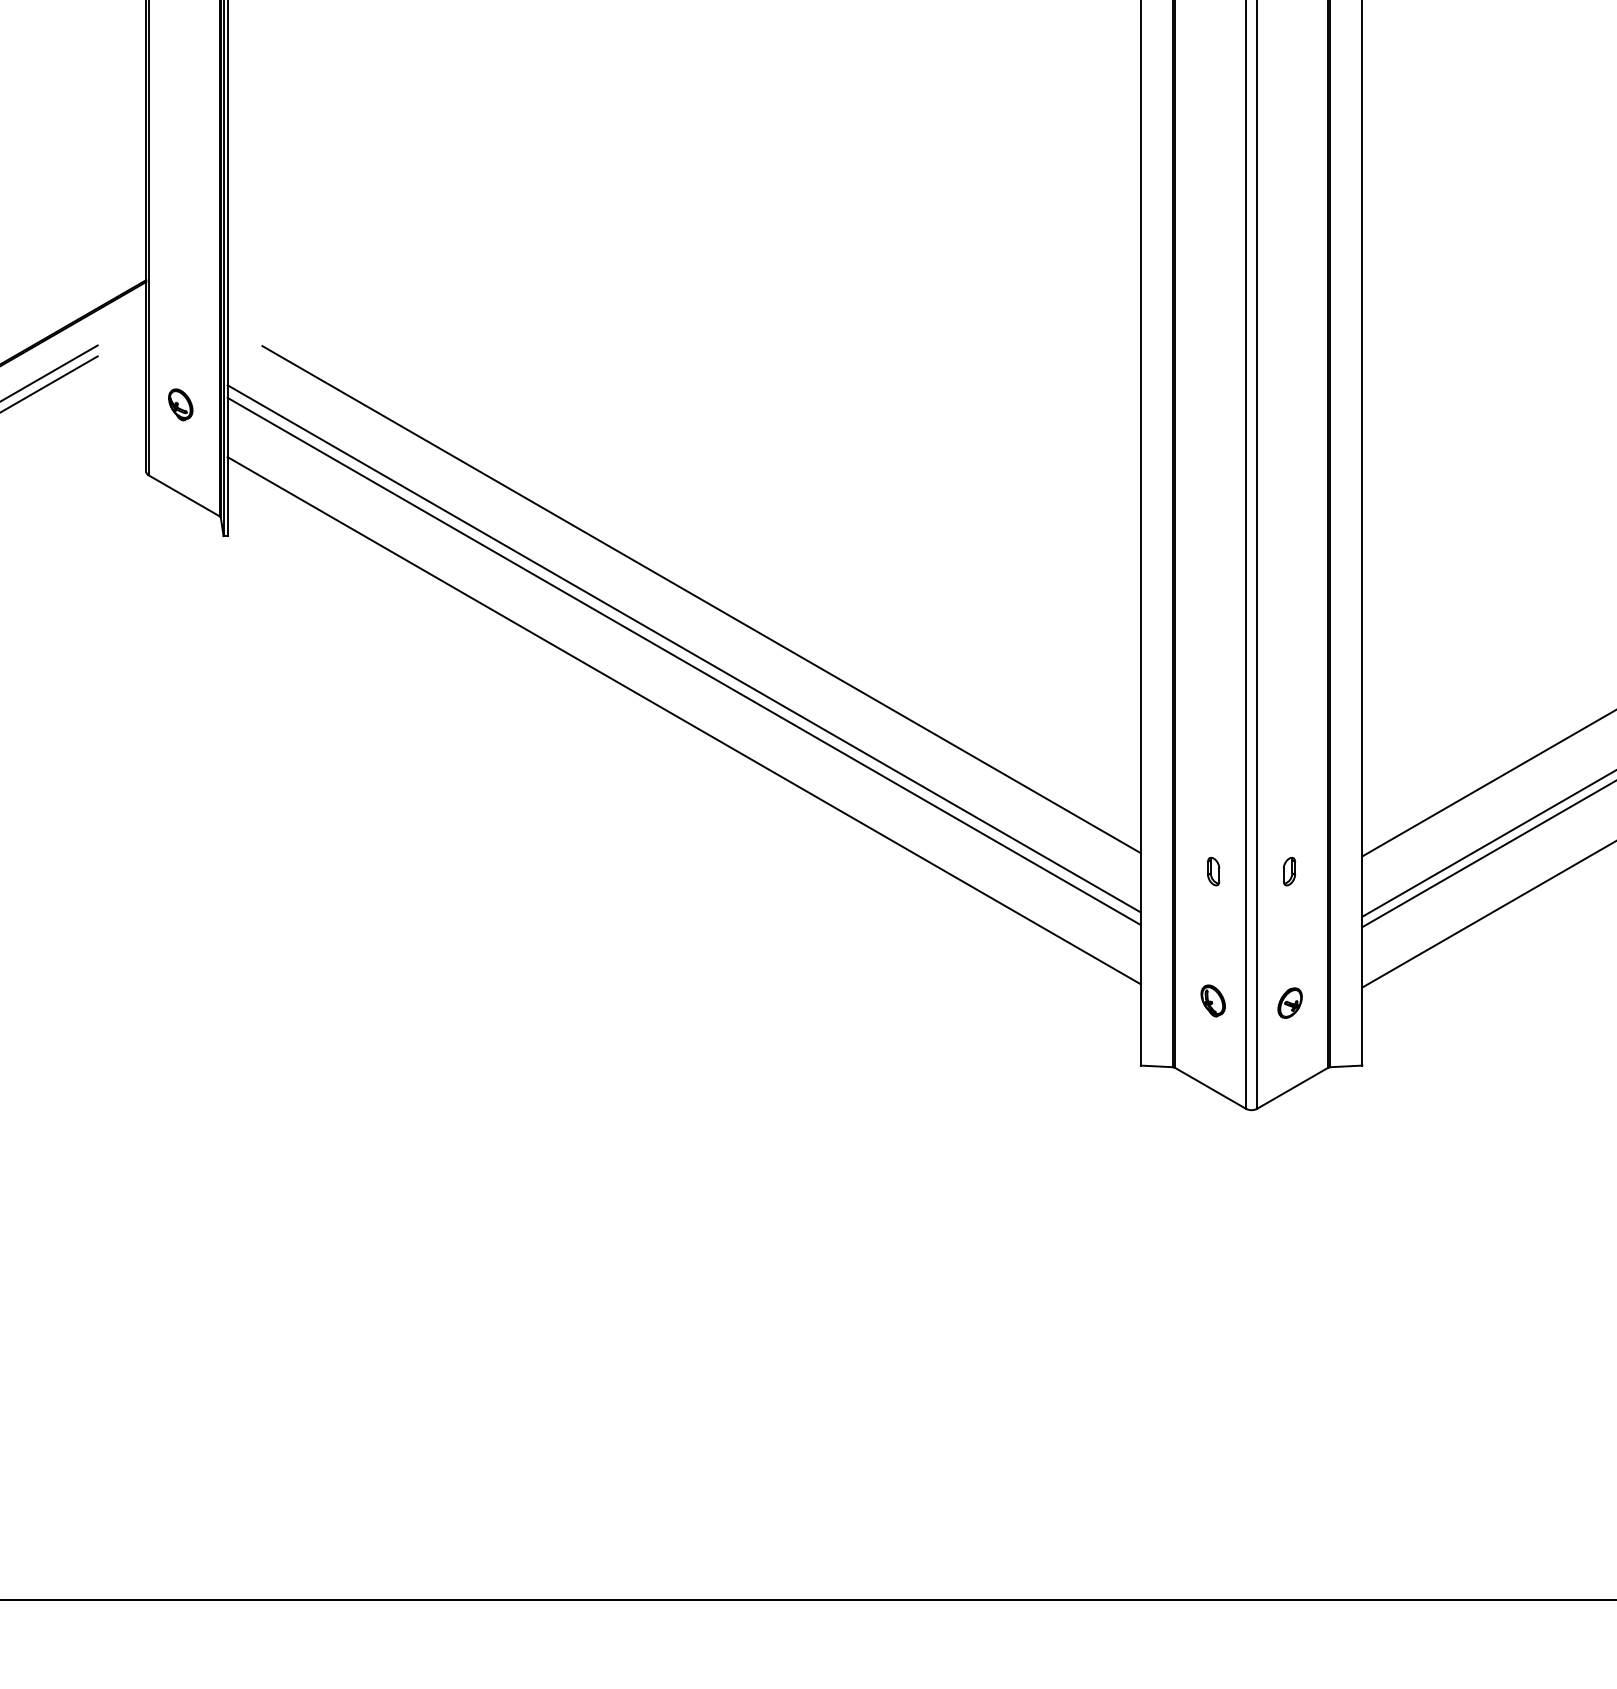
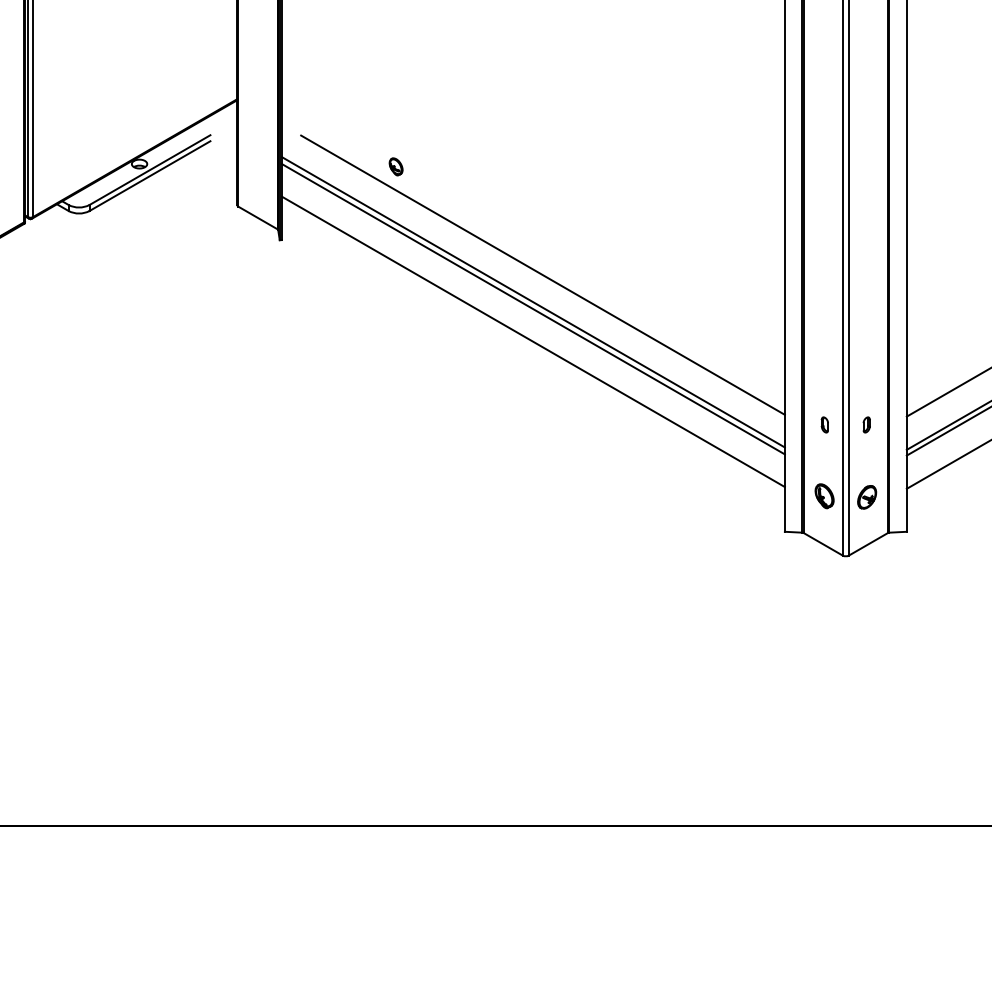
part: (179, 404) -> (395, 166), moved
part: (1212, 999) -> (824, 495), size x1.4
part: (1289, 1003) -> (866, 497), size x1.4

